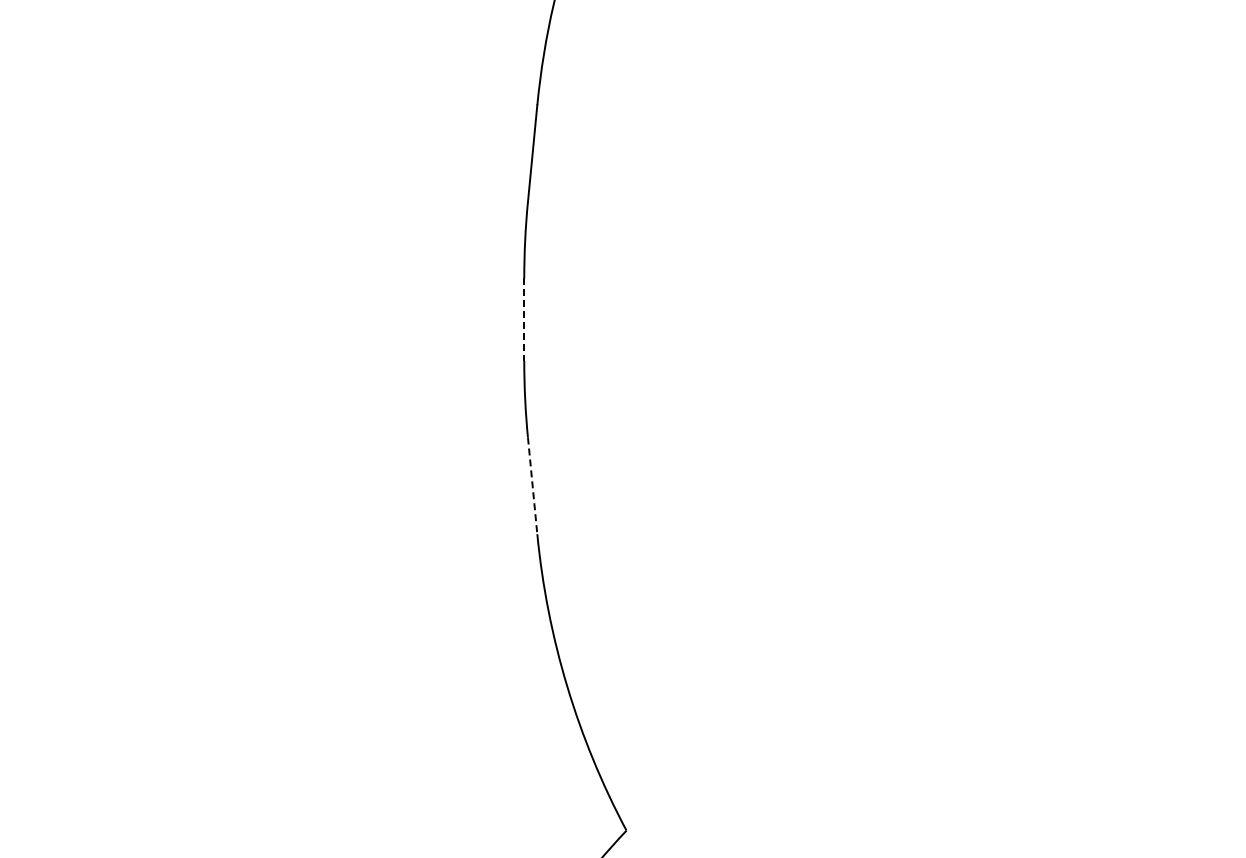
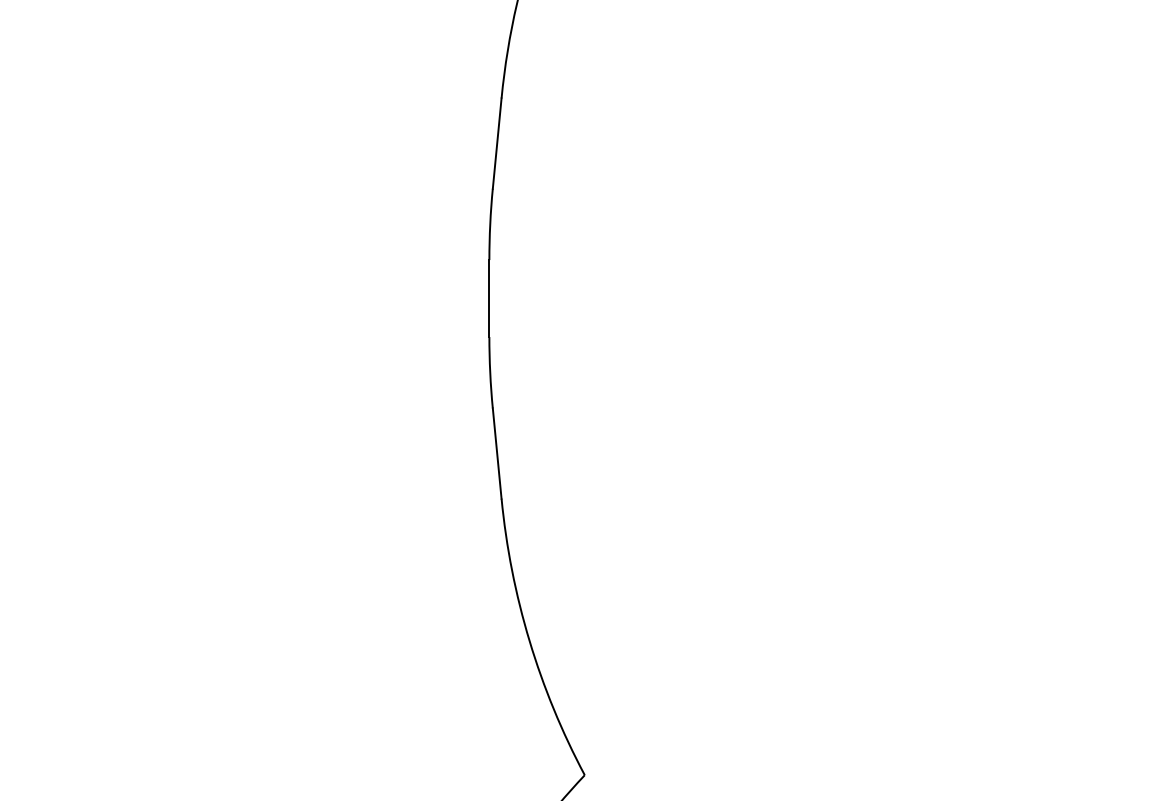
line: (524, 320) -> (489, 299), dashed -> solid
line: (532, 485) -> (497, 453), dashed -> solid

